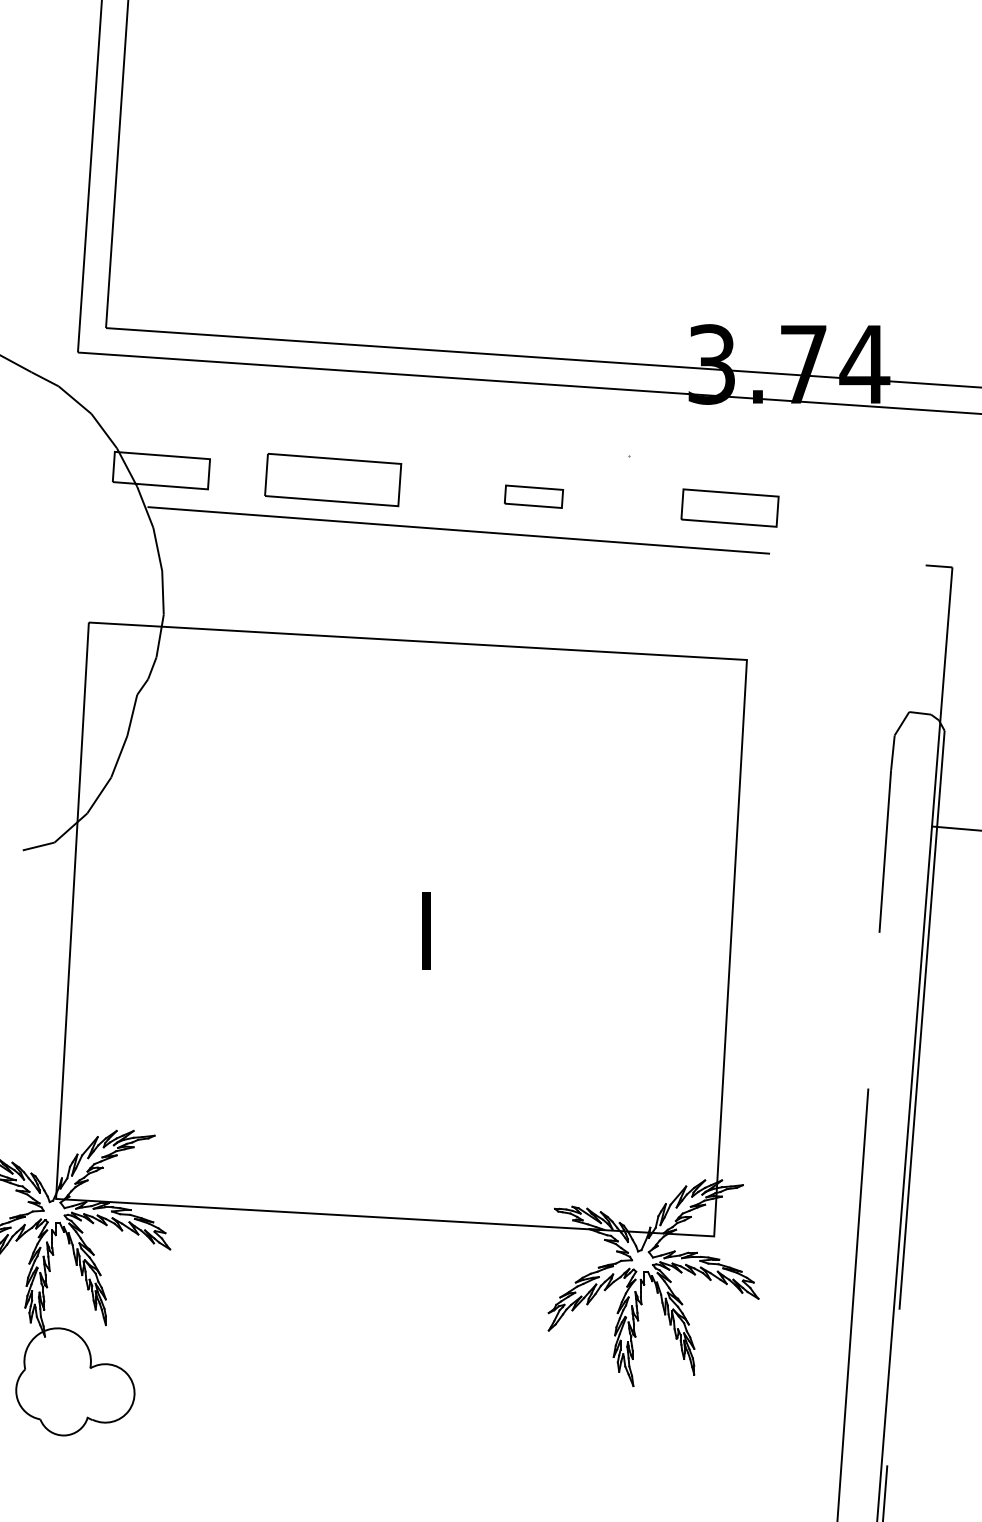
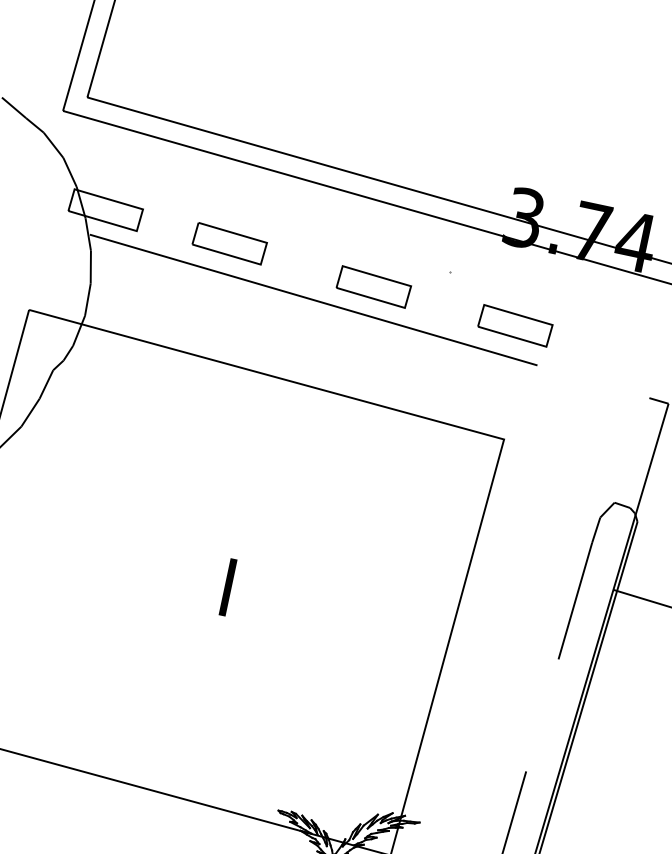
part: (332, 479) -> (229, 243), size x0.71
part: (533, 496) -> (373, 286), size x1.67

